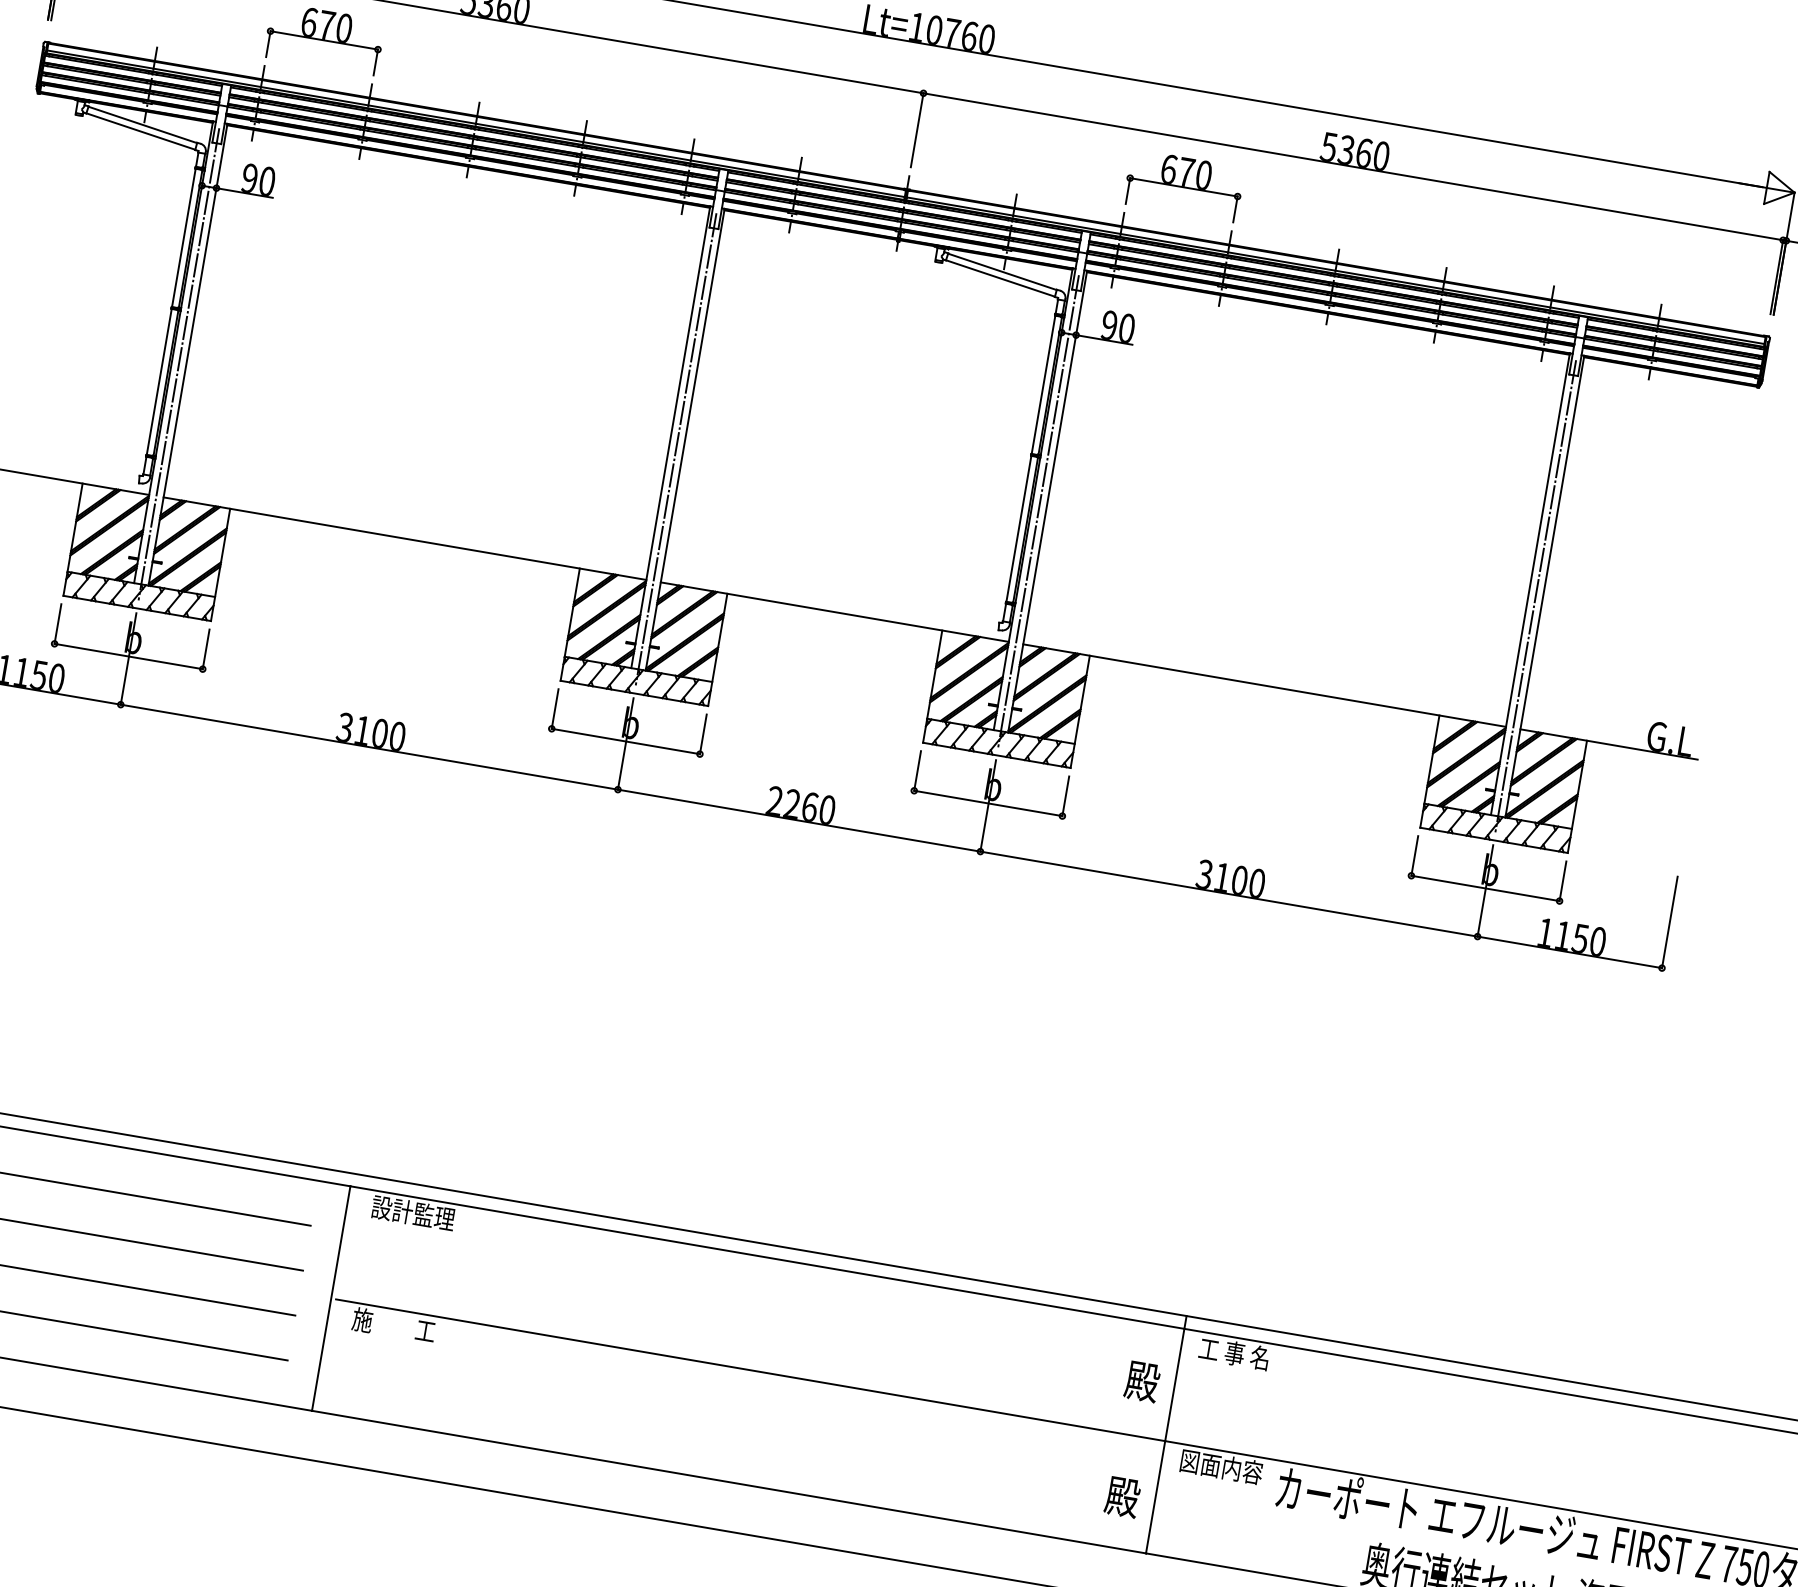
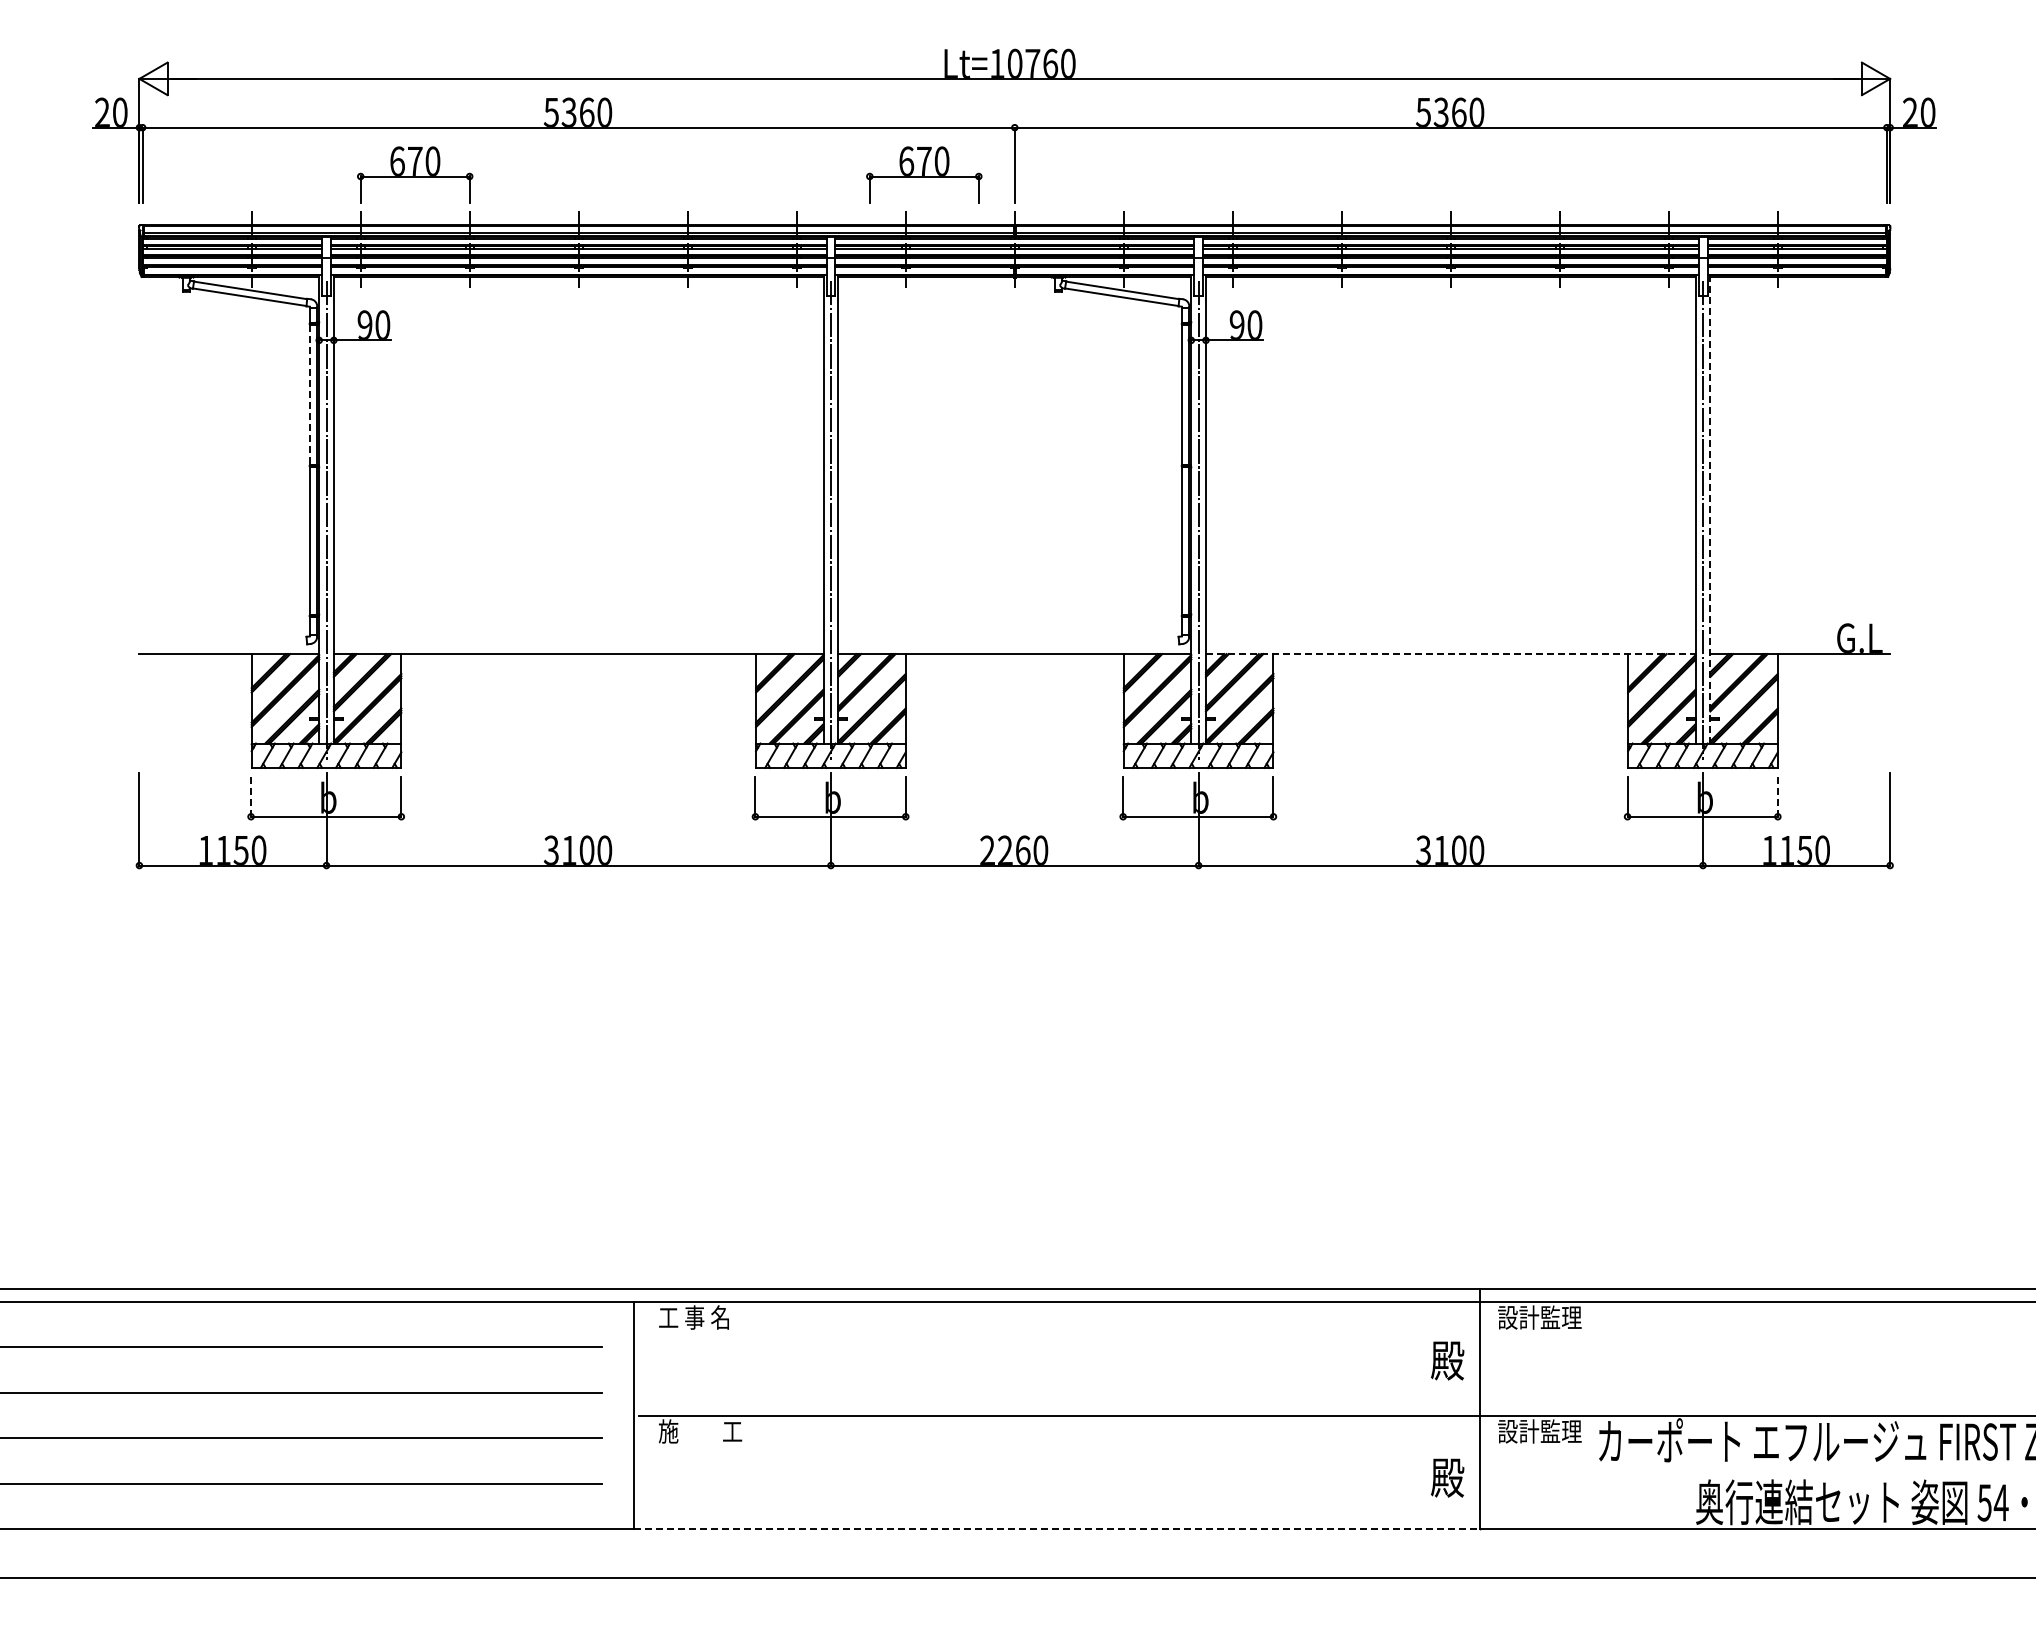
part: (1184, 185) -> (924, 174), moved
line: (184, 238) -> (310, 395), solid -> dashed
line: (1544, 586) -> (1710, 509), solid -> dashed
line: (58, 624) -> (251, 797), solid -> dashed
line: (1264, 685) -> (1450, 654), solid -> dashed
line: (1562, 882) -> (1777, 797), solid -> dashed
text: (413, 1213) -> (700, 1317), 設計監理 -> 工 事 名
text: (1240, 1354) -> (1539, 1317), 工 事 名 -> 設計監理
text: (1221, 1466) -> (1539, 1431), 図面内容 -> 設計監理
line: (729, 1482) -> (1057, 1529), solid -> dashed

